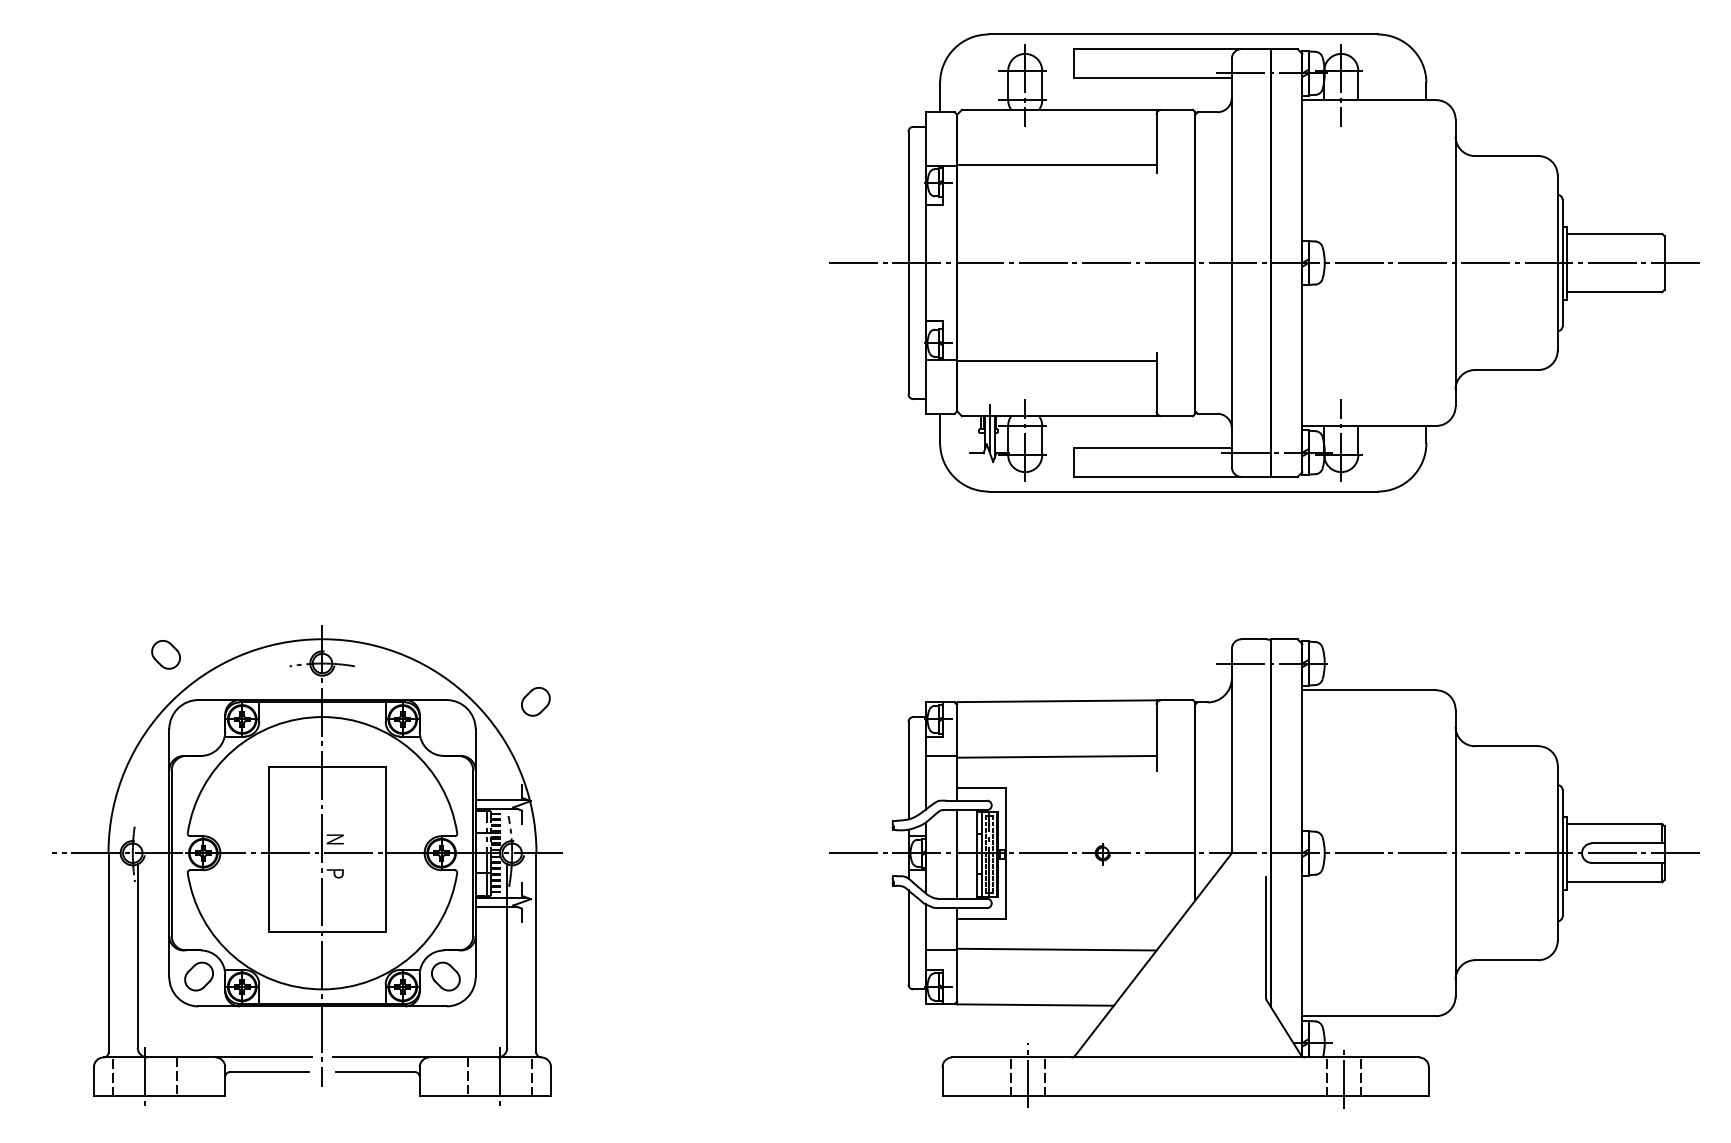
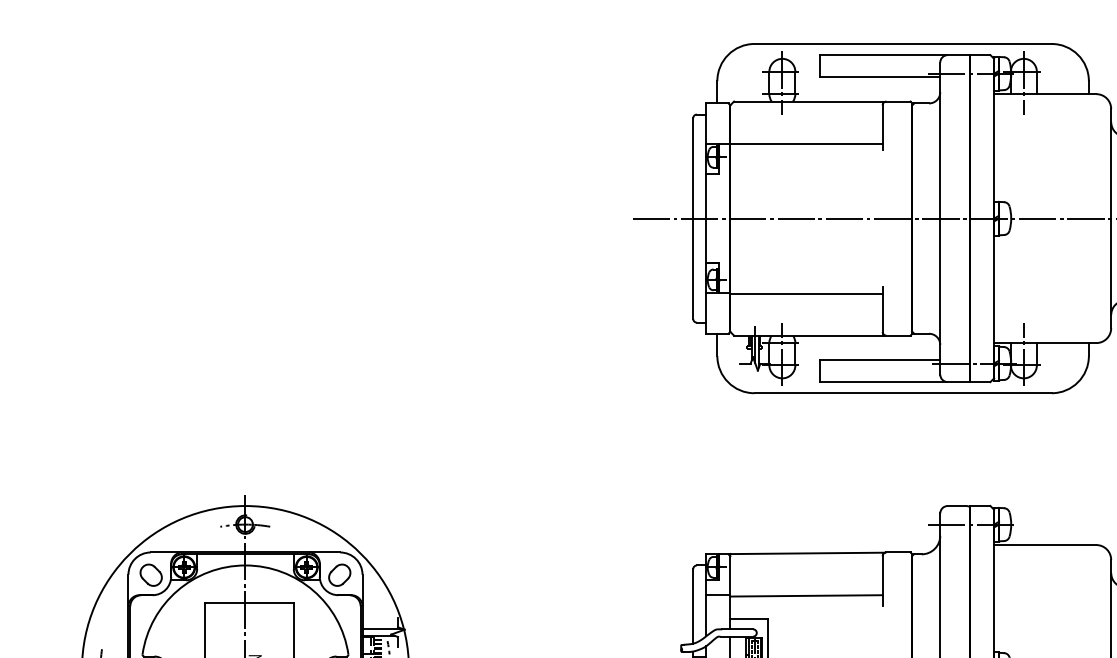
part: (165, 654) -> (150, 574), moved
part: (535, 701) -> (339, 574), moved

